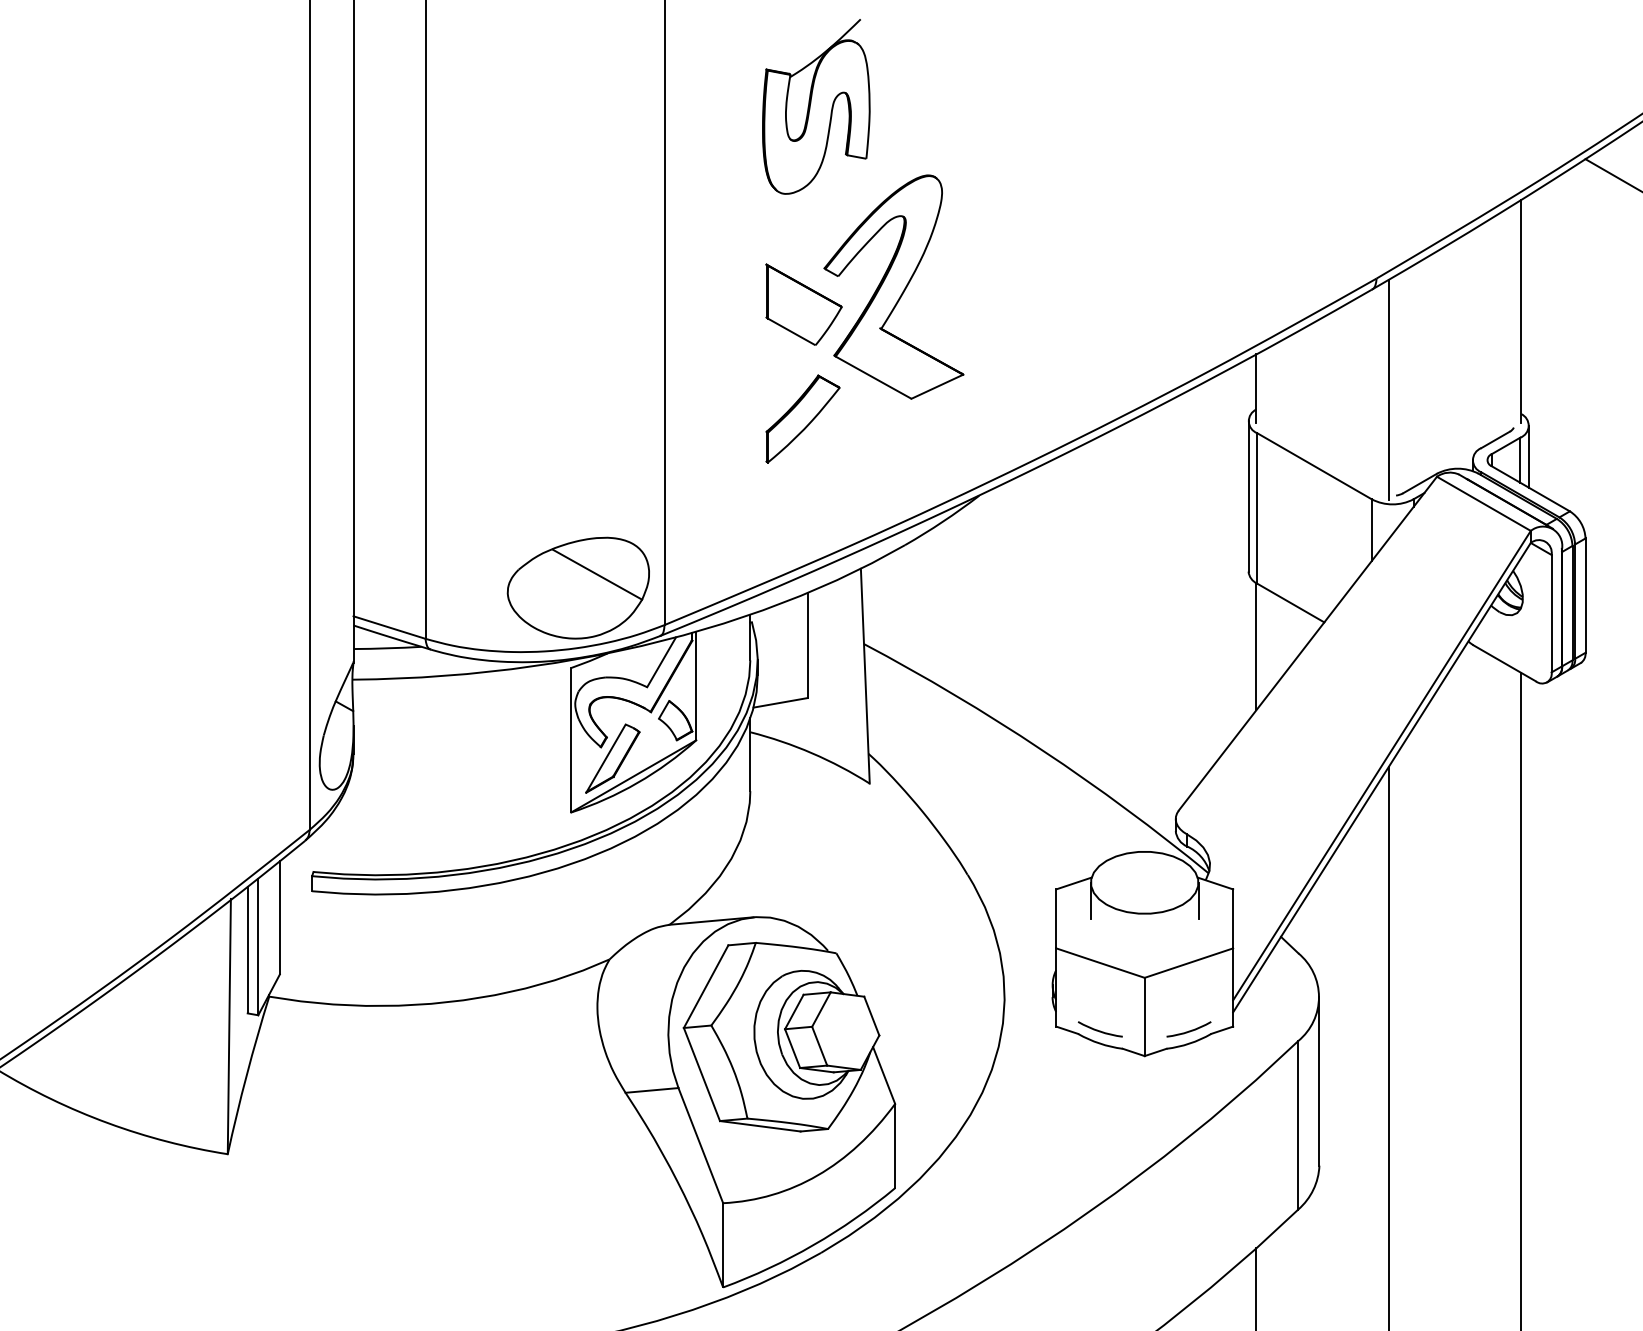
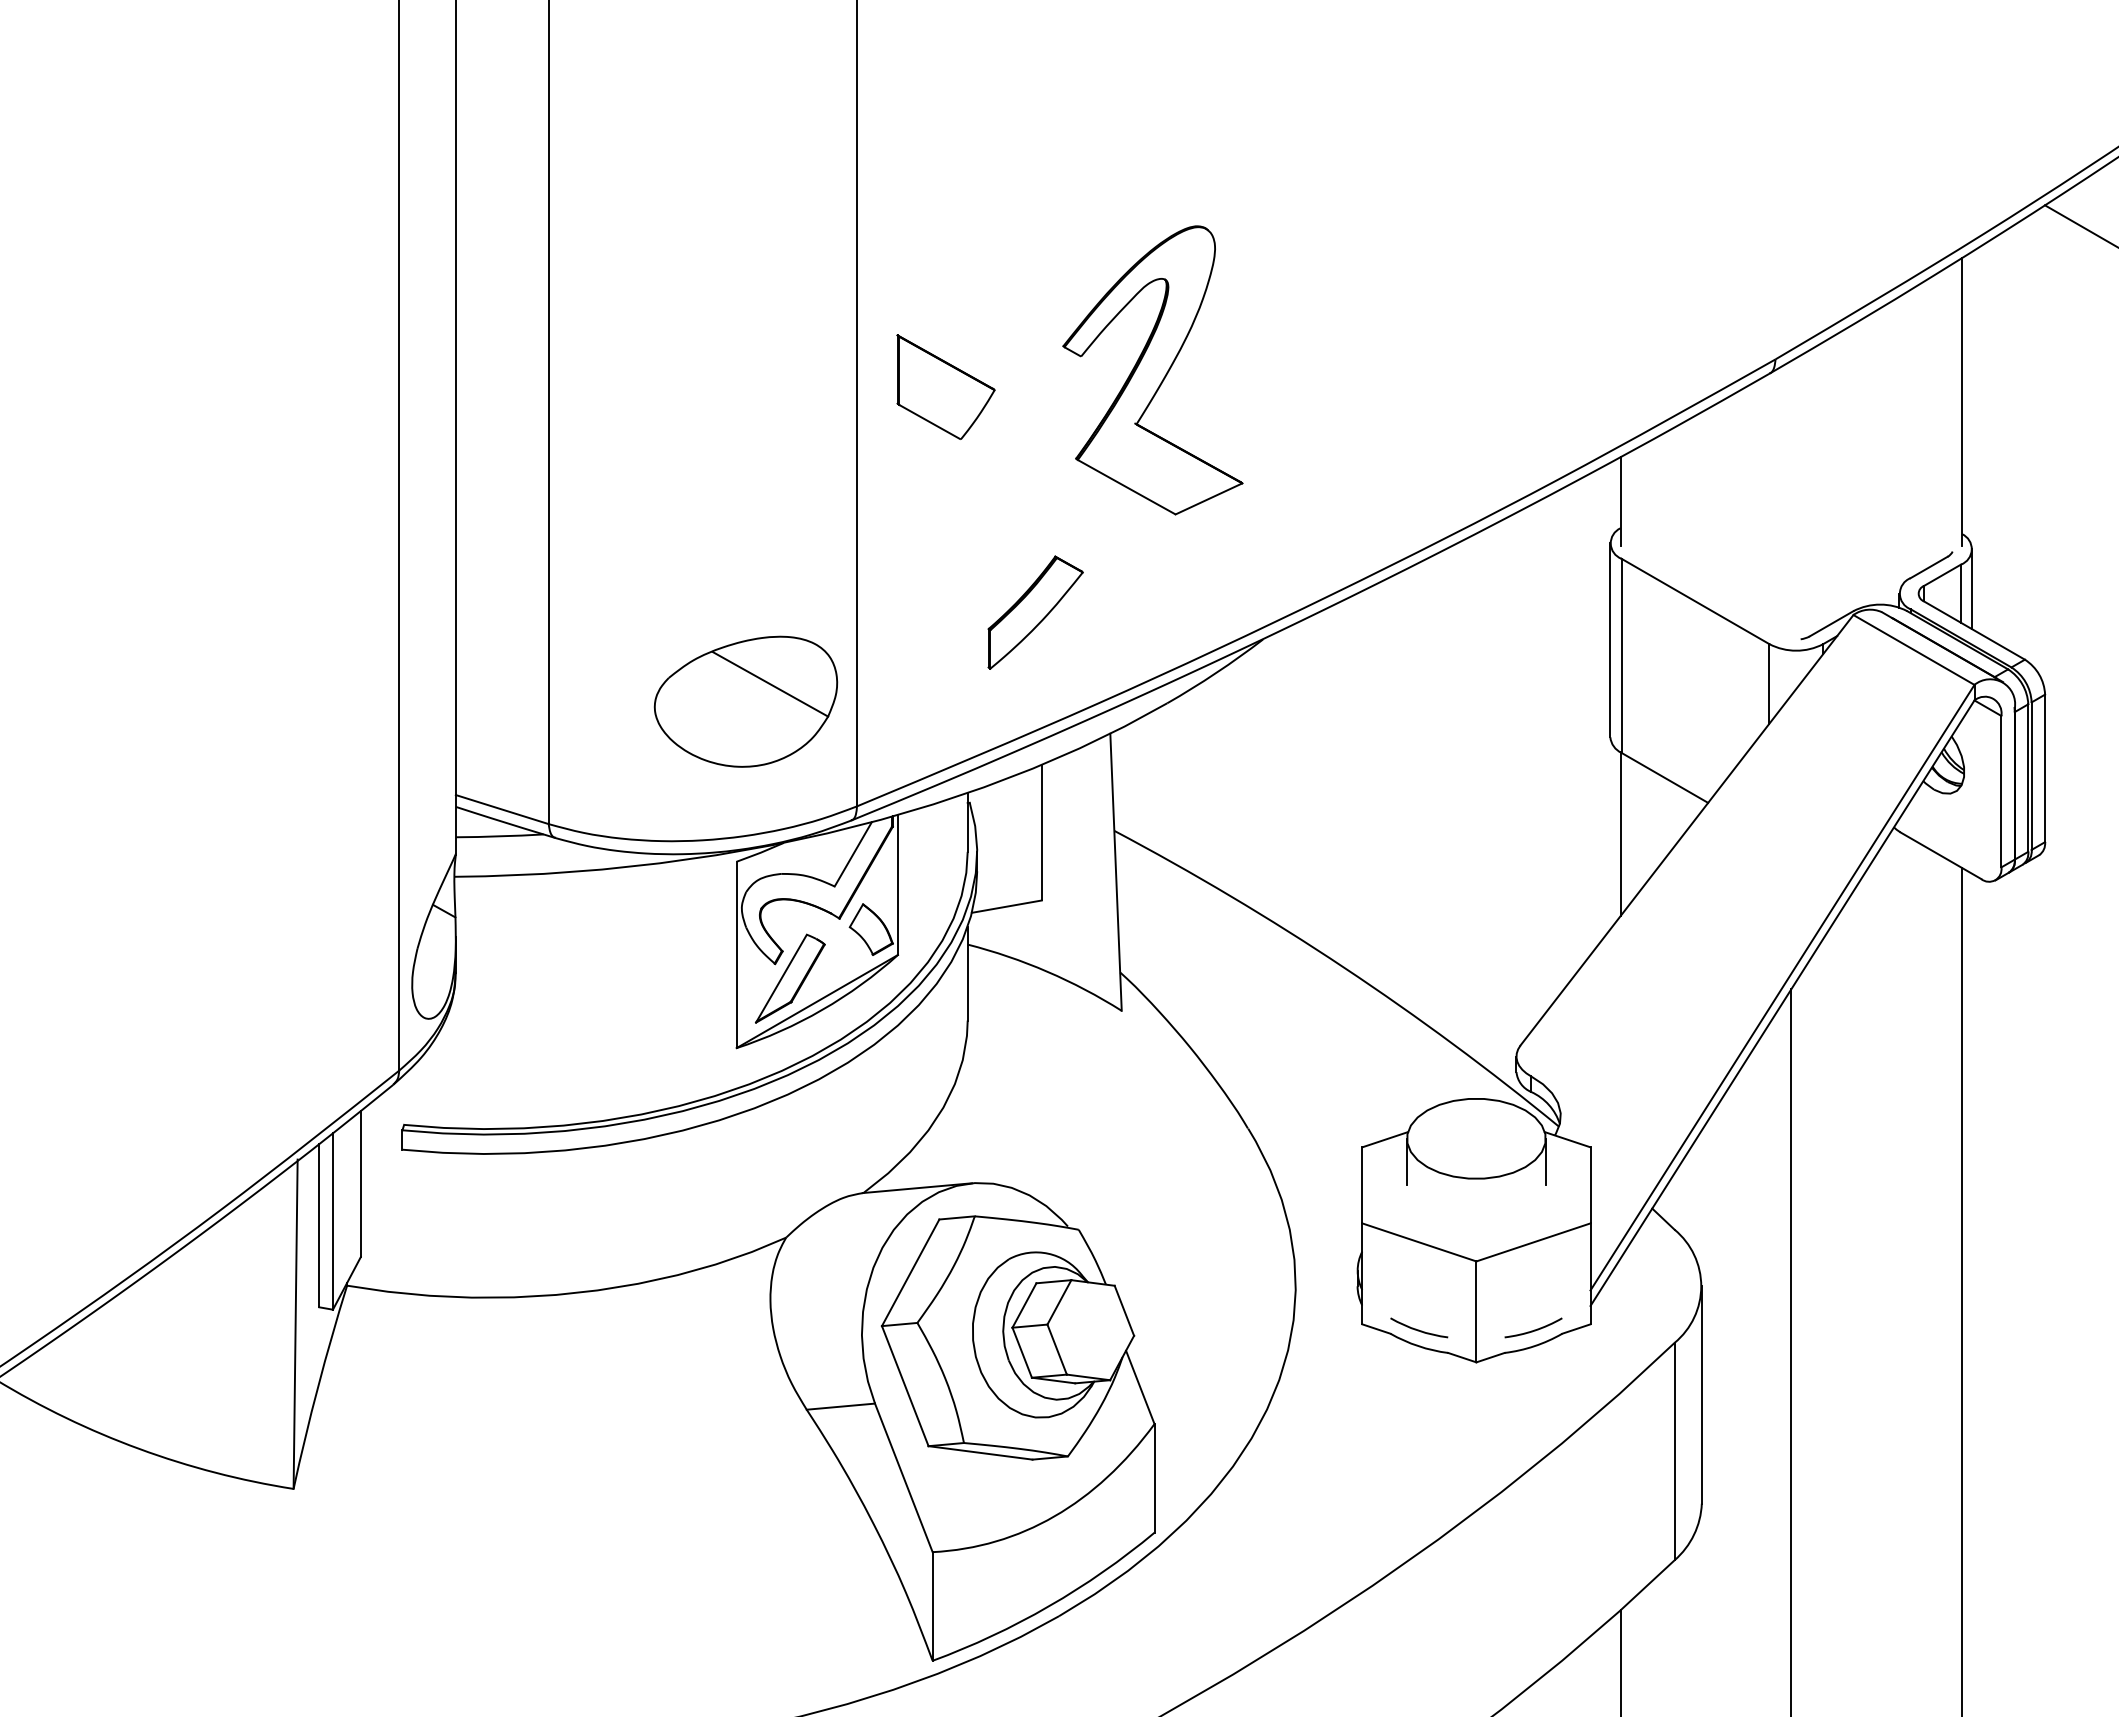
part: (816, 106) -> (1052, 137), removed
part: (803, 304) -> (945, 386), moved
line: (1388, 389) -> (1791, 502), removed
part: (802, 418) -> (1035, 612), moved
part: (578, 587) -> (745, 701), moved

